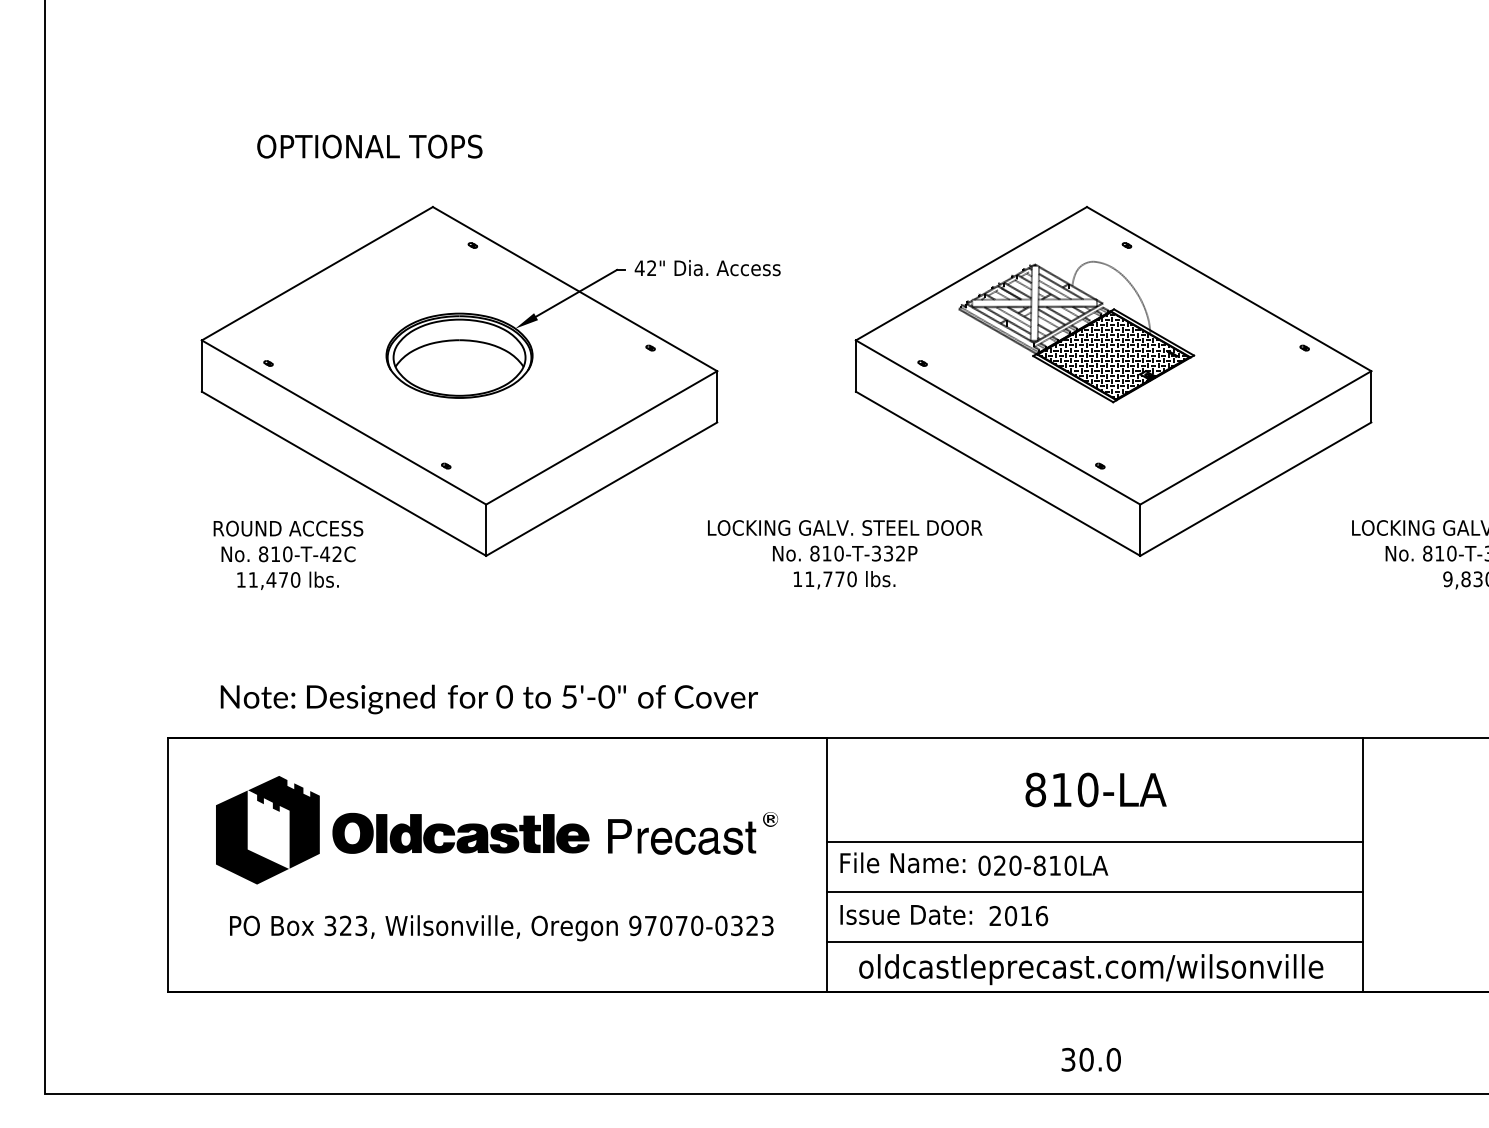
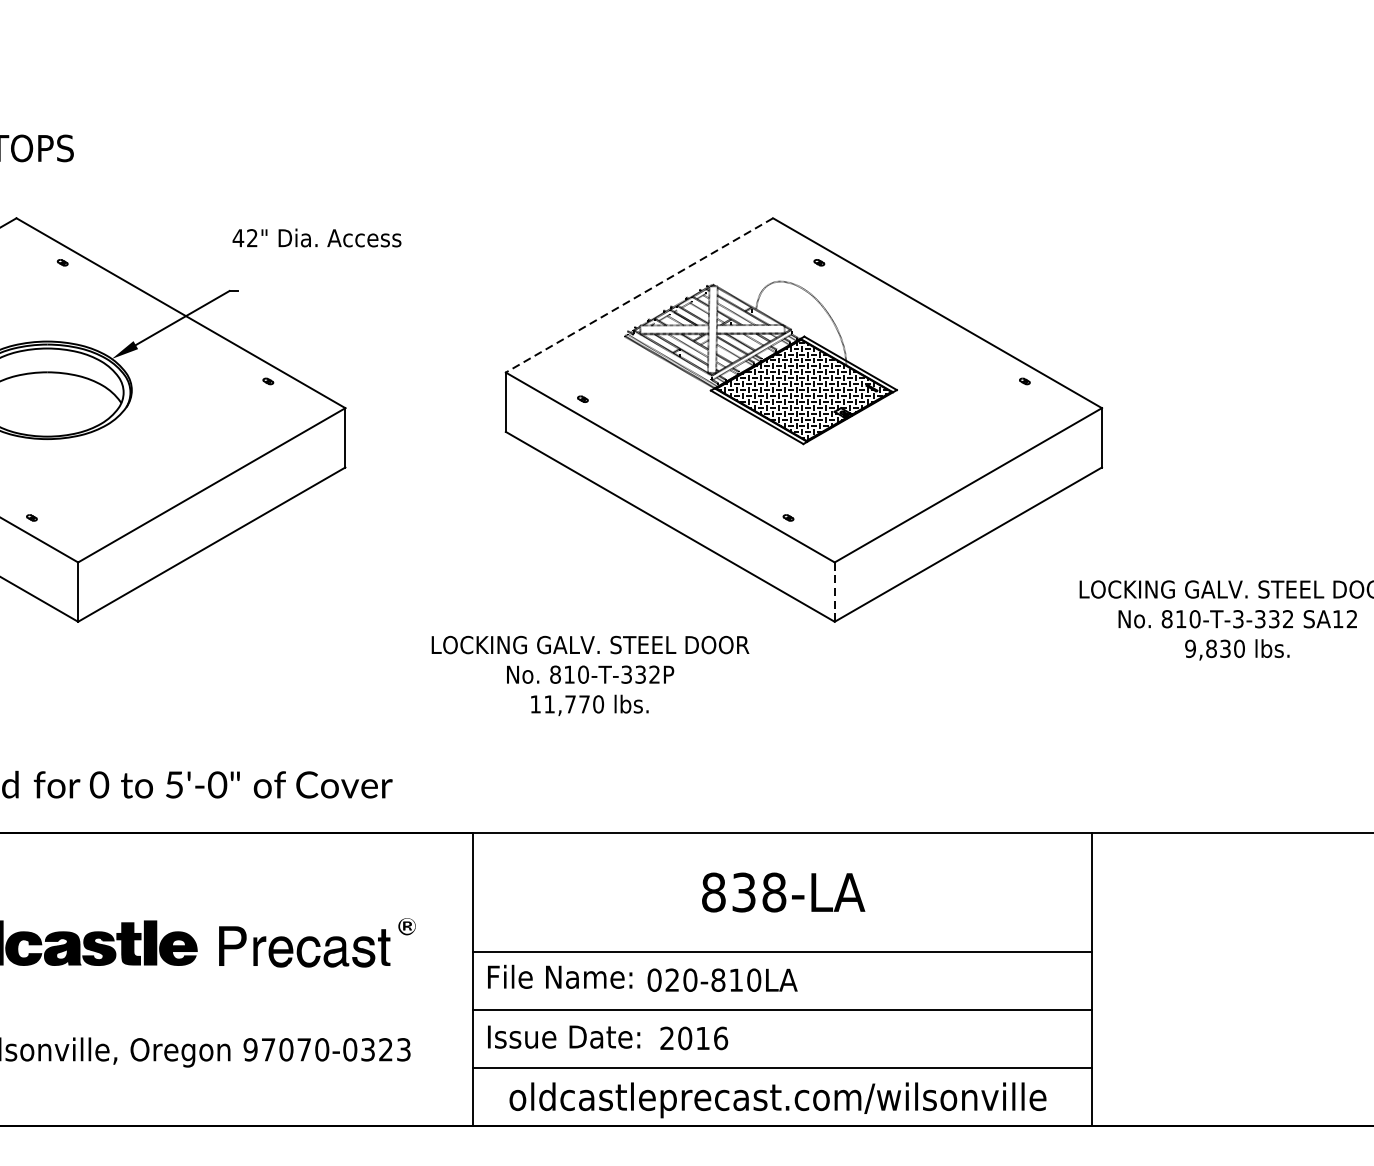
text: (707, 268) -> (316, 238), moved
line: (971, 273) -> (639, 295), solid -> dashed
line: (1140, 530) -> (834, 592), solid -> dashed
text: (845, 554) -> (590, 675), moved
text: (1075, 789) -> (759, 892), 810-LA -> 838-LA

